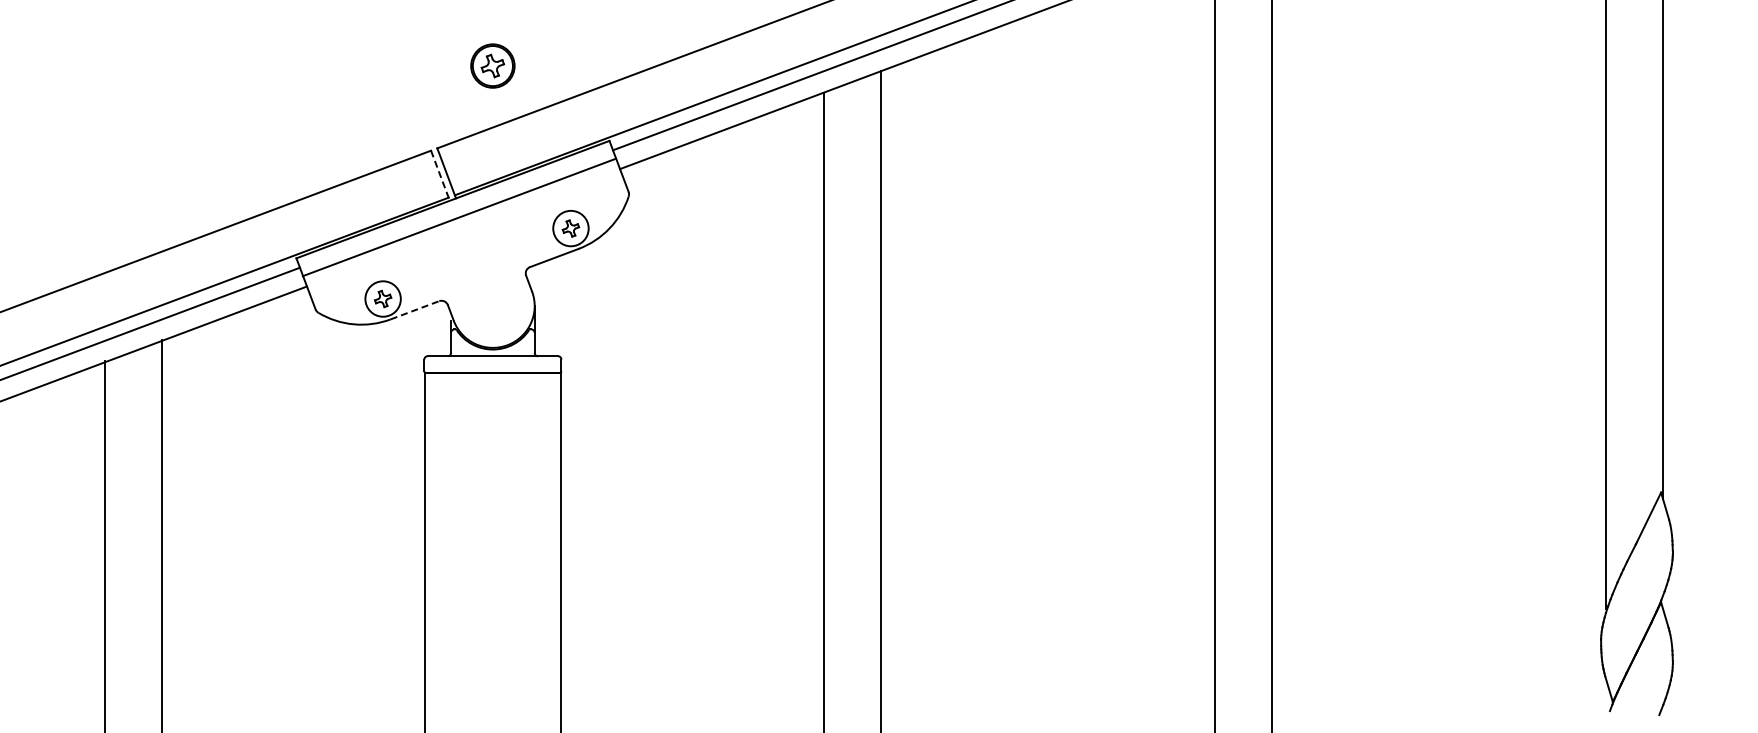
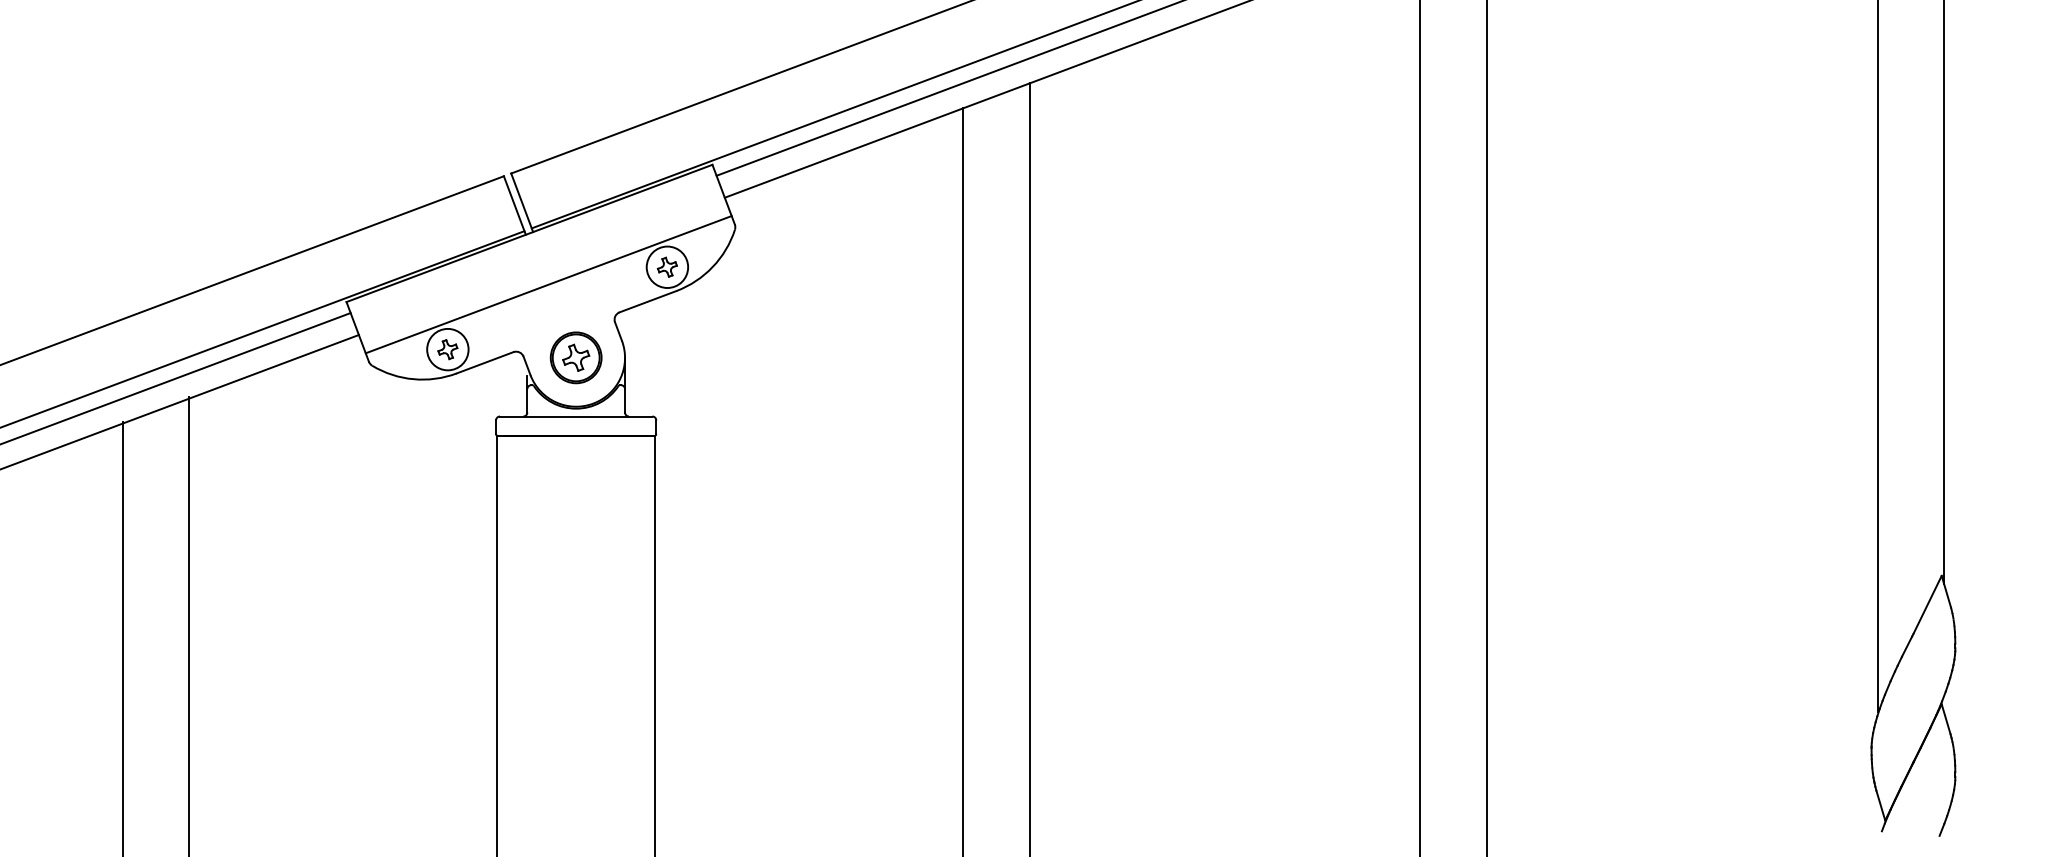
part: (492, 65) -> (575, 357), moved
line: (440, 175) -> (514, 205), dashed -> solid
line: (458, 217) -> (547, 284), moved
line: (415, 310) -> (485, 363), dashed -> solid

